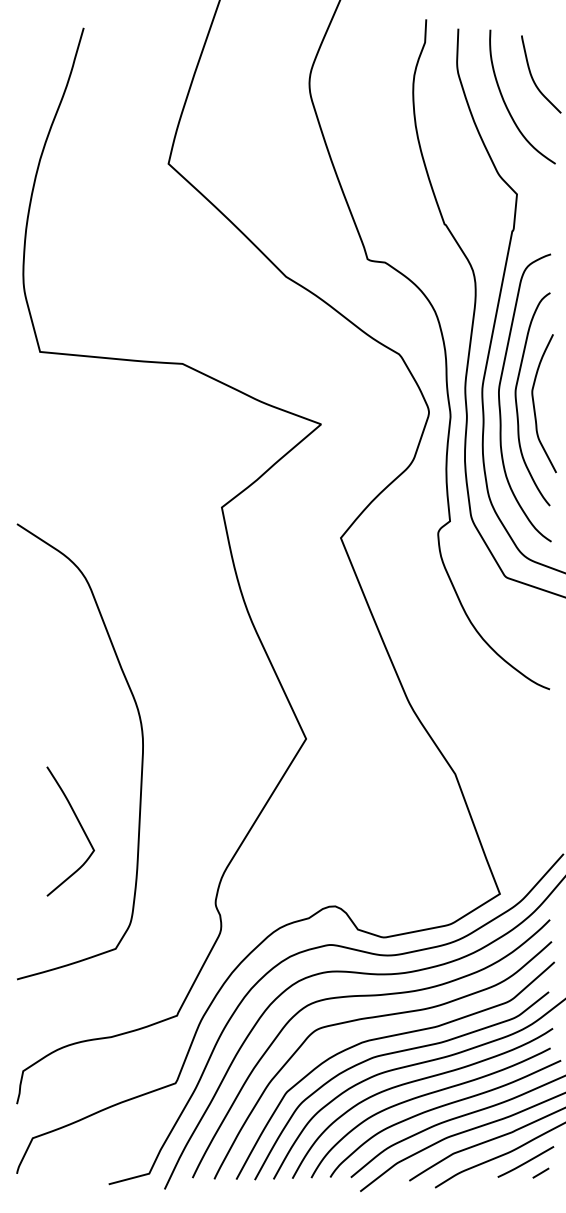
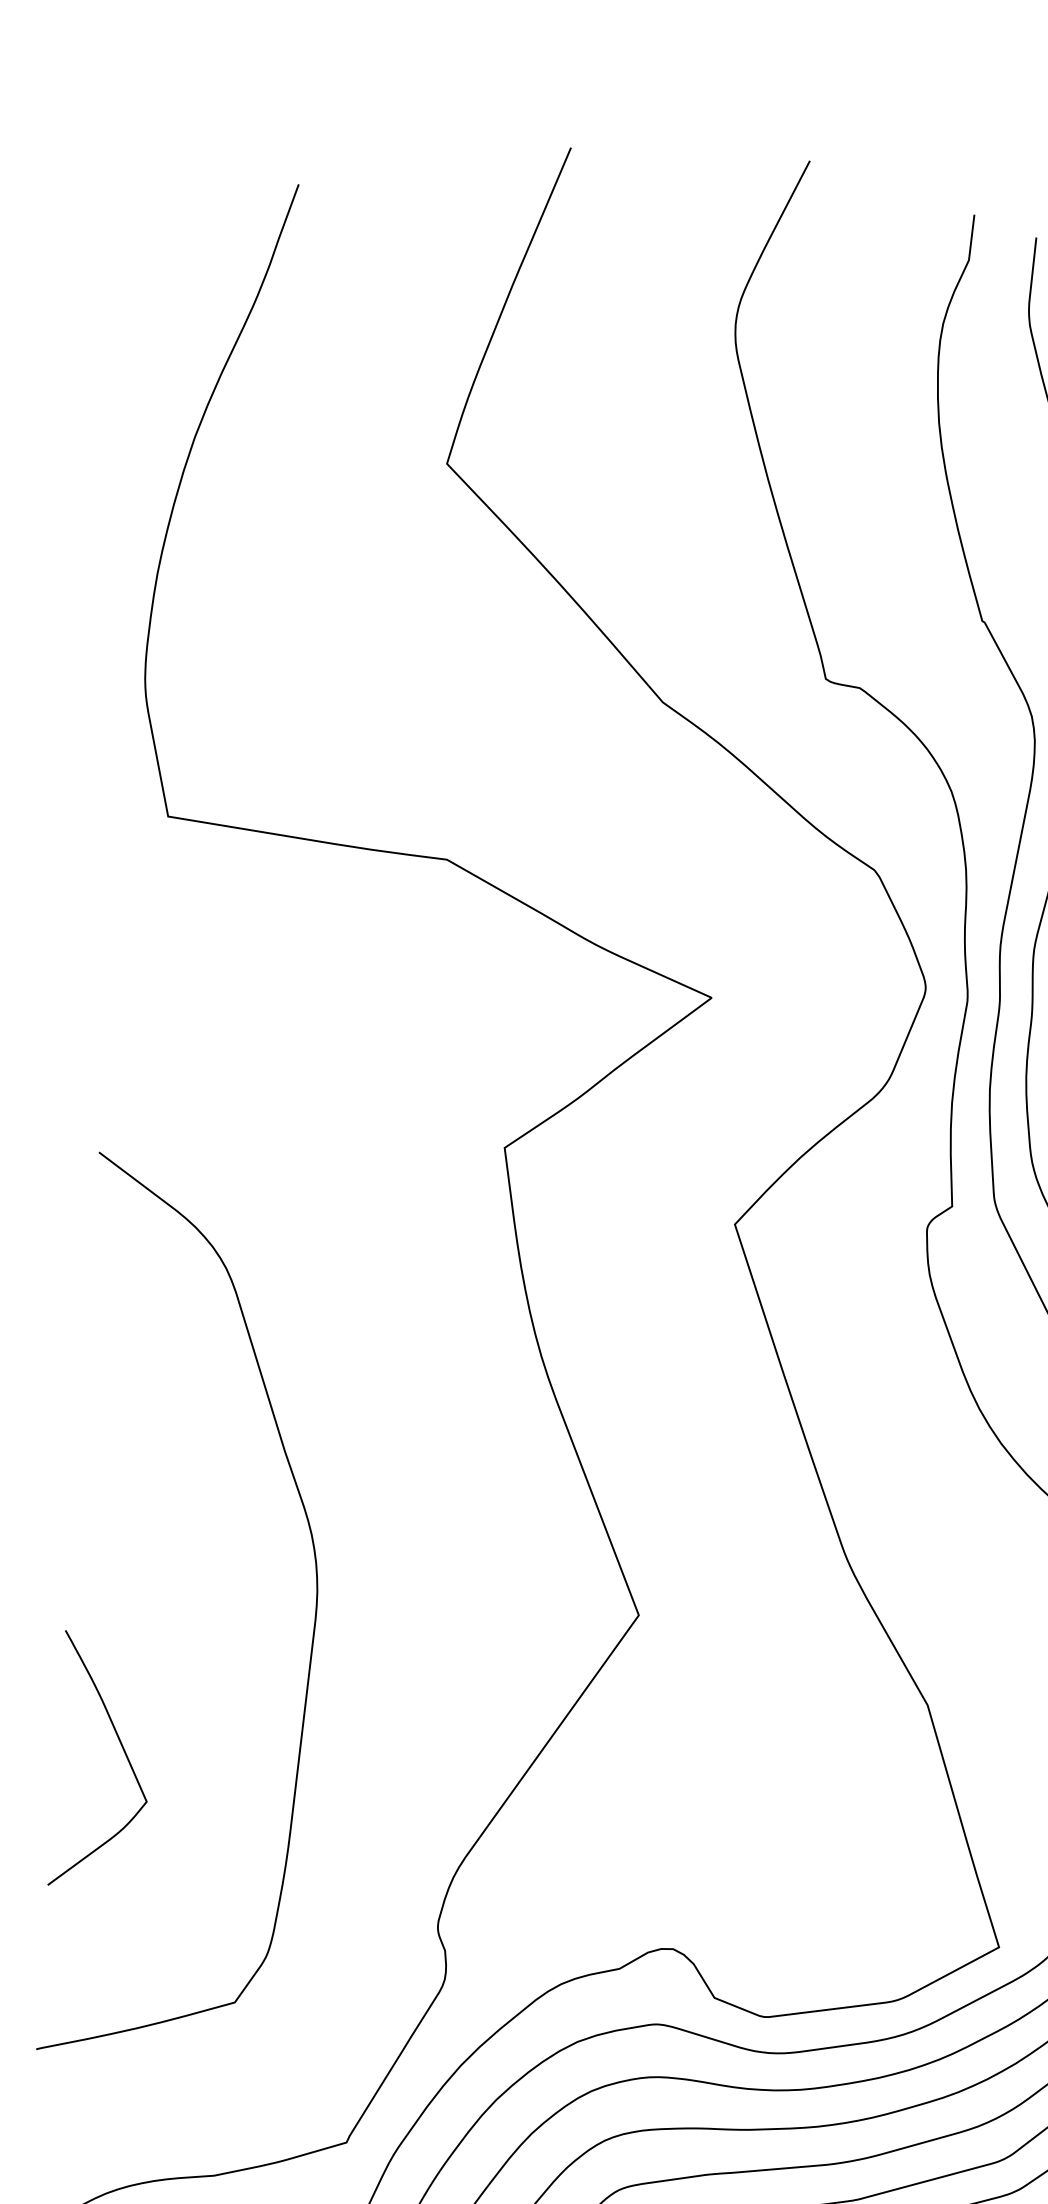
curve: (80, 826) -> (123, 1752), moved

